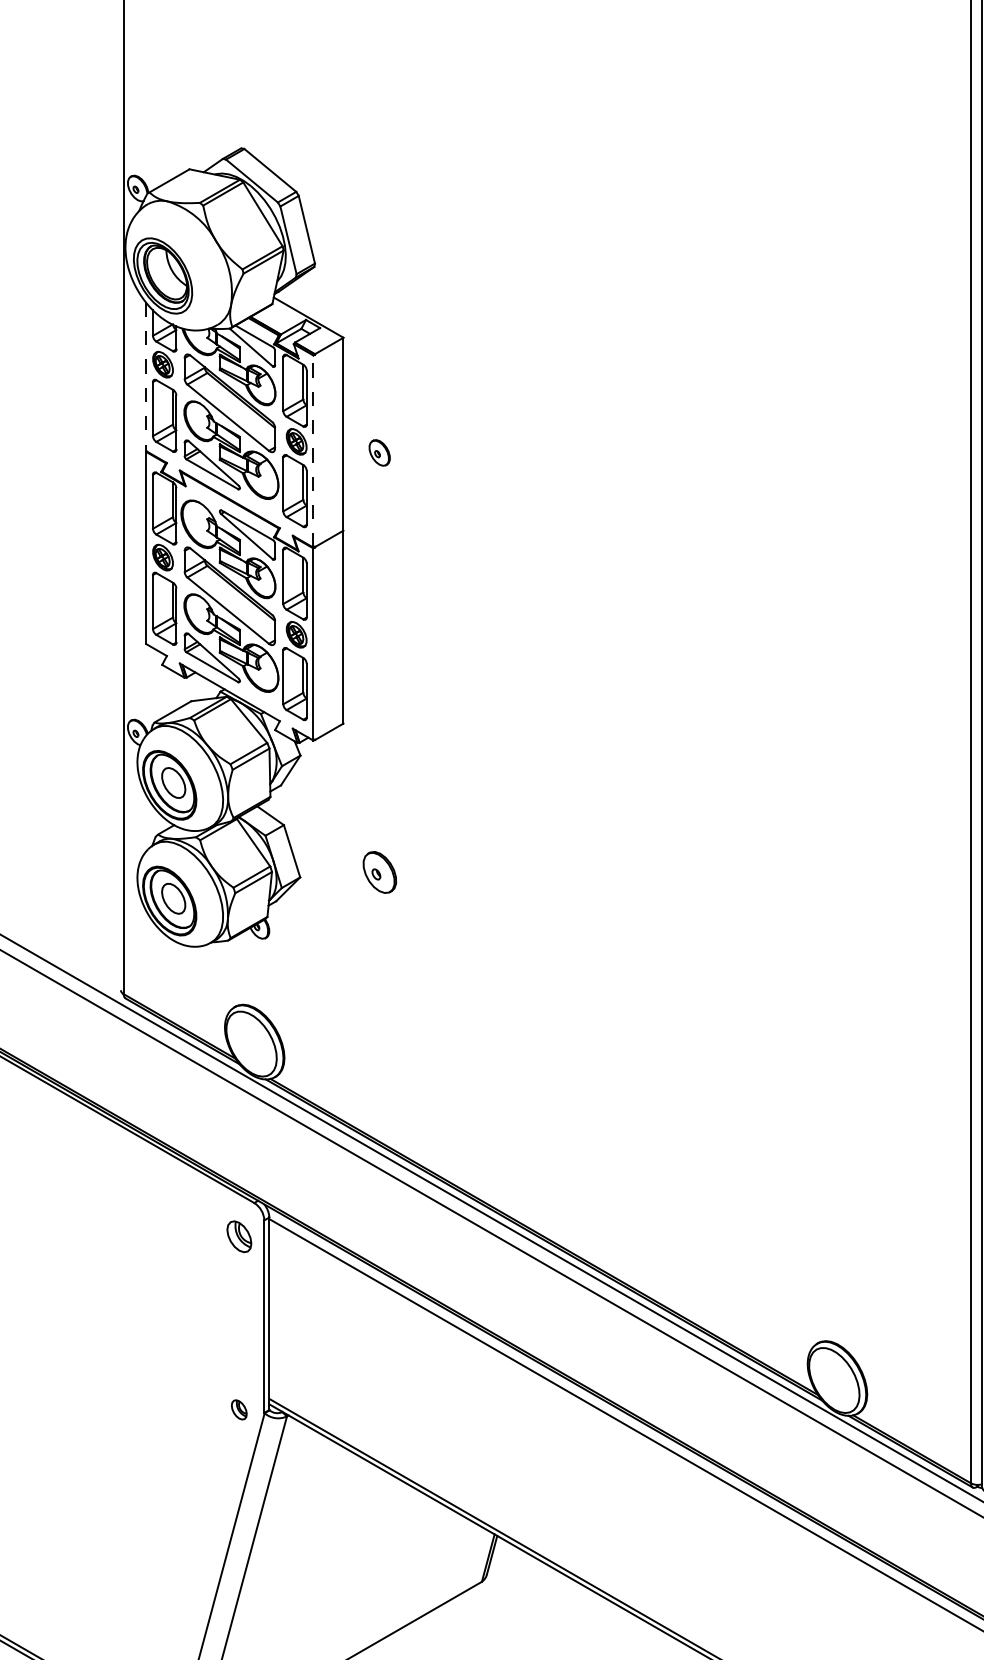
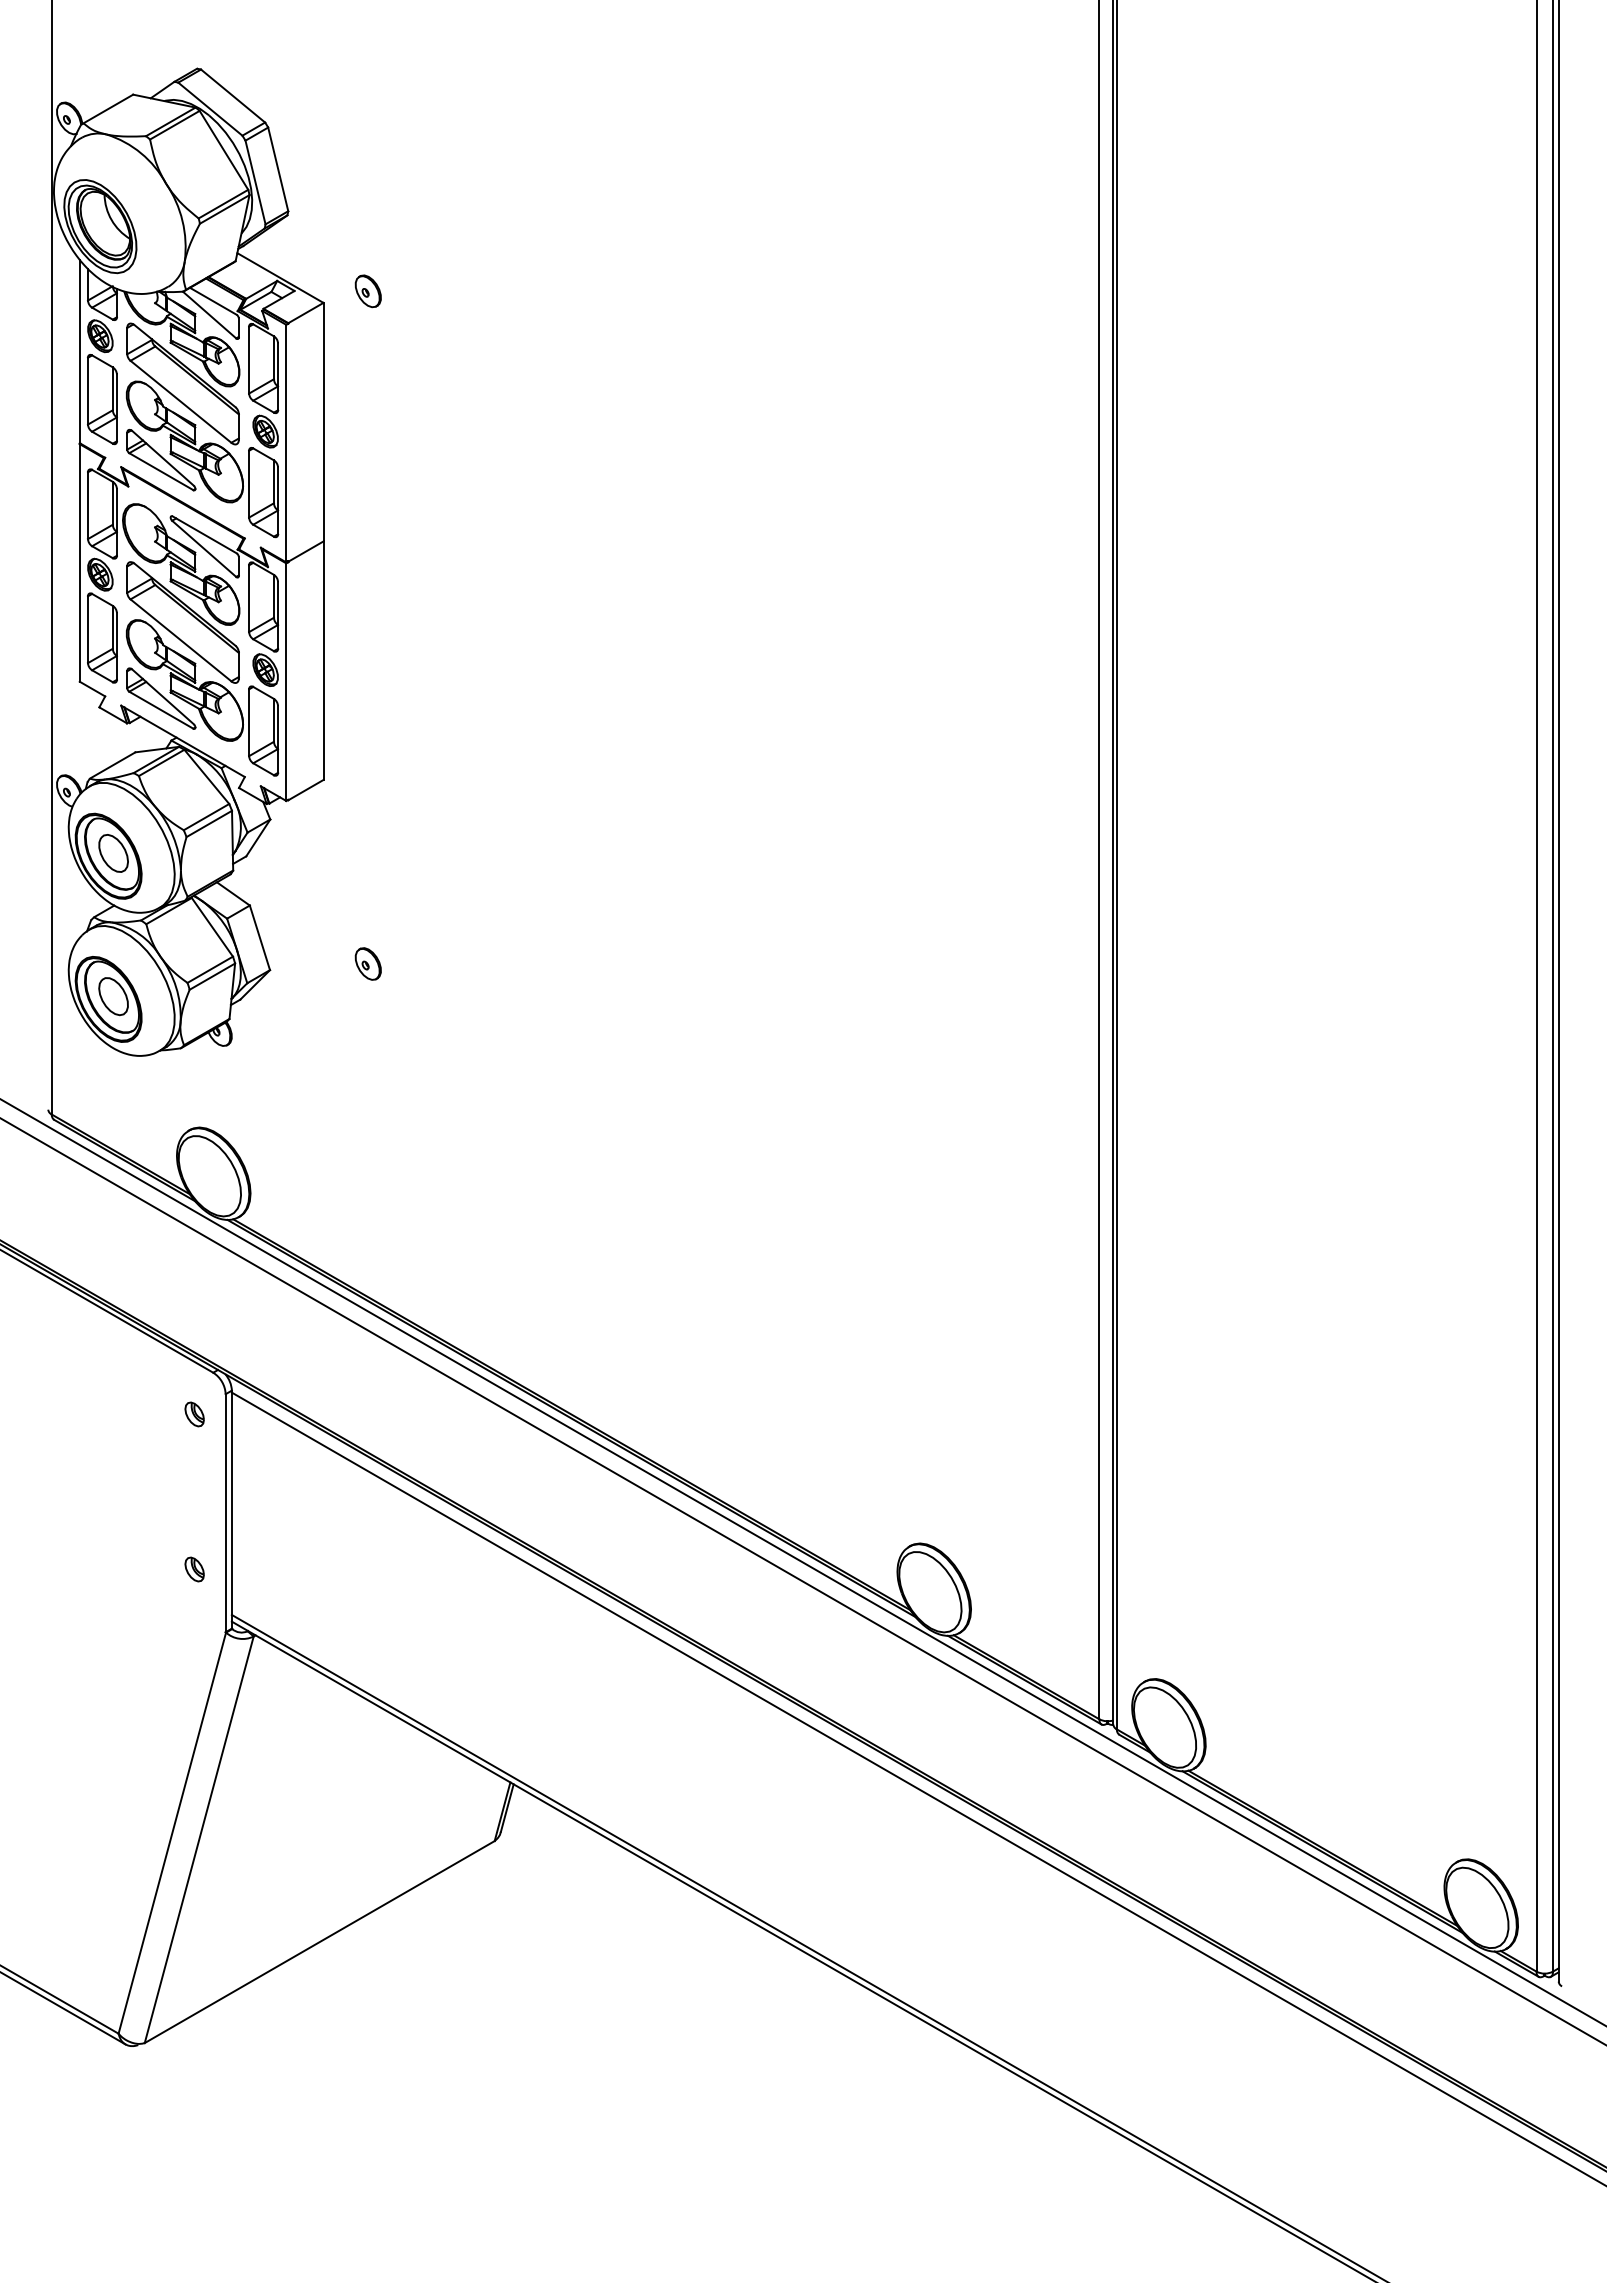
line: (146, 377) -> (79, 351), dashed -> solid
line: (313, 451) -> (286, 443), dashed -> solid
part: (379, 453) -> (367, 291), moved
part: (379, 872) -> (367, 963), size x0.62
part: (239, 1236) -> (194, 1414), size x0.62
part: (239, 1409) -> (194, 1569), moved

